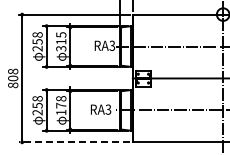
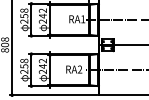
text: (61, 41) -> (43, 15), 315 -> 242
text: (112, 45) -> (83, 19), RA3 -> RA1
text: (61, 105) -> (43, 66), 178 -> 242
text: (108, 109) -> (80, 69), RA3 -> RA2
line: (73, 142) -> (52, 95), dashed -> solid

